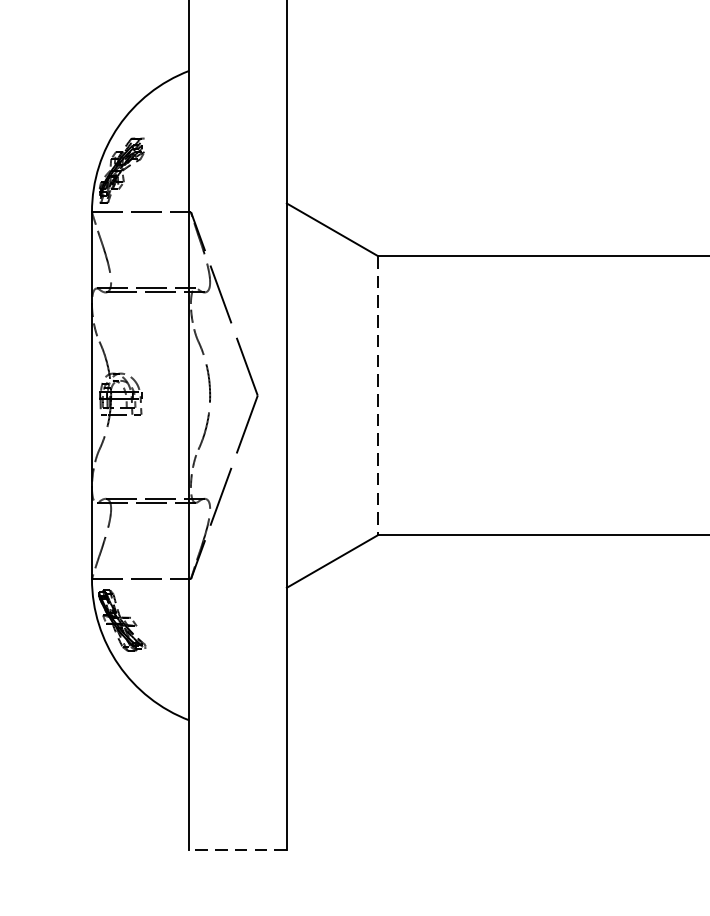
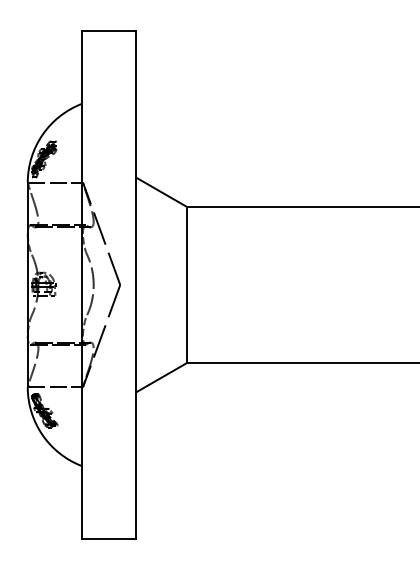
line: (378, 396) -> (187, 285), dashed -> solid
line: (236, 850) -> (108, 538), dashed -> solid

